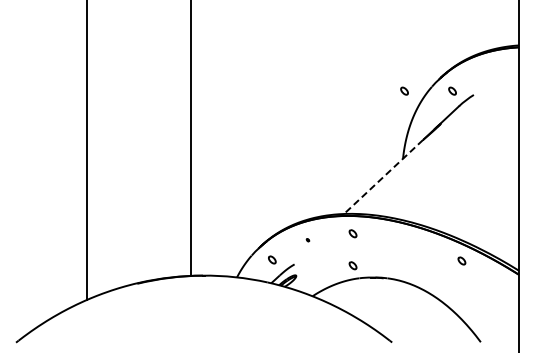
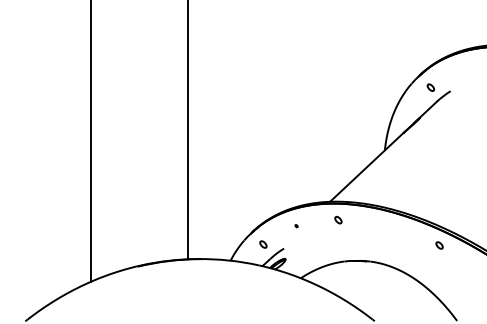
part: (404, 90) -> (386, 87), removed
line: (383, 177) -> (366, 167), dashed -> solid
part: (352, 265) -> (337, 249), removed

